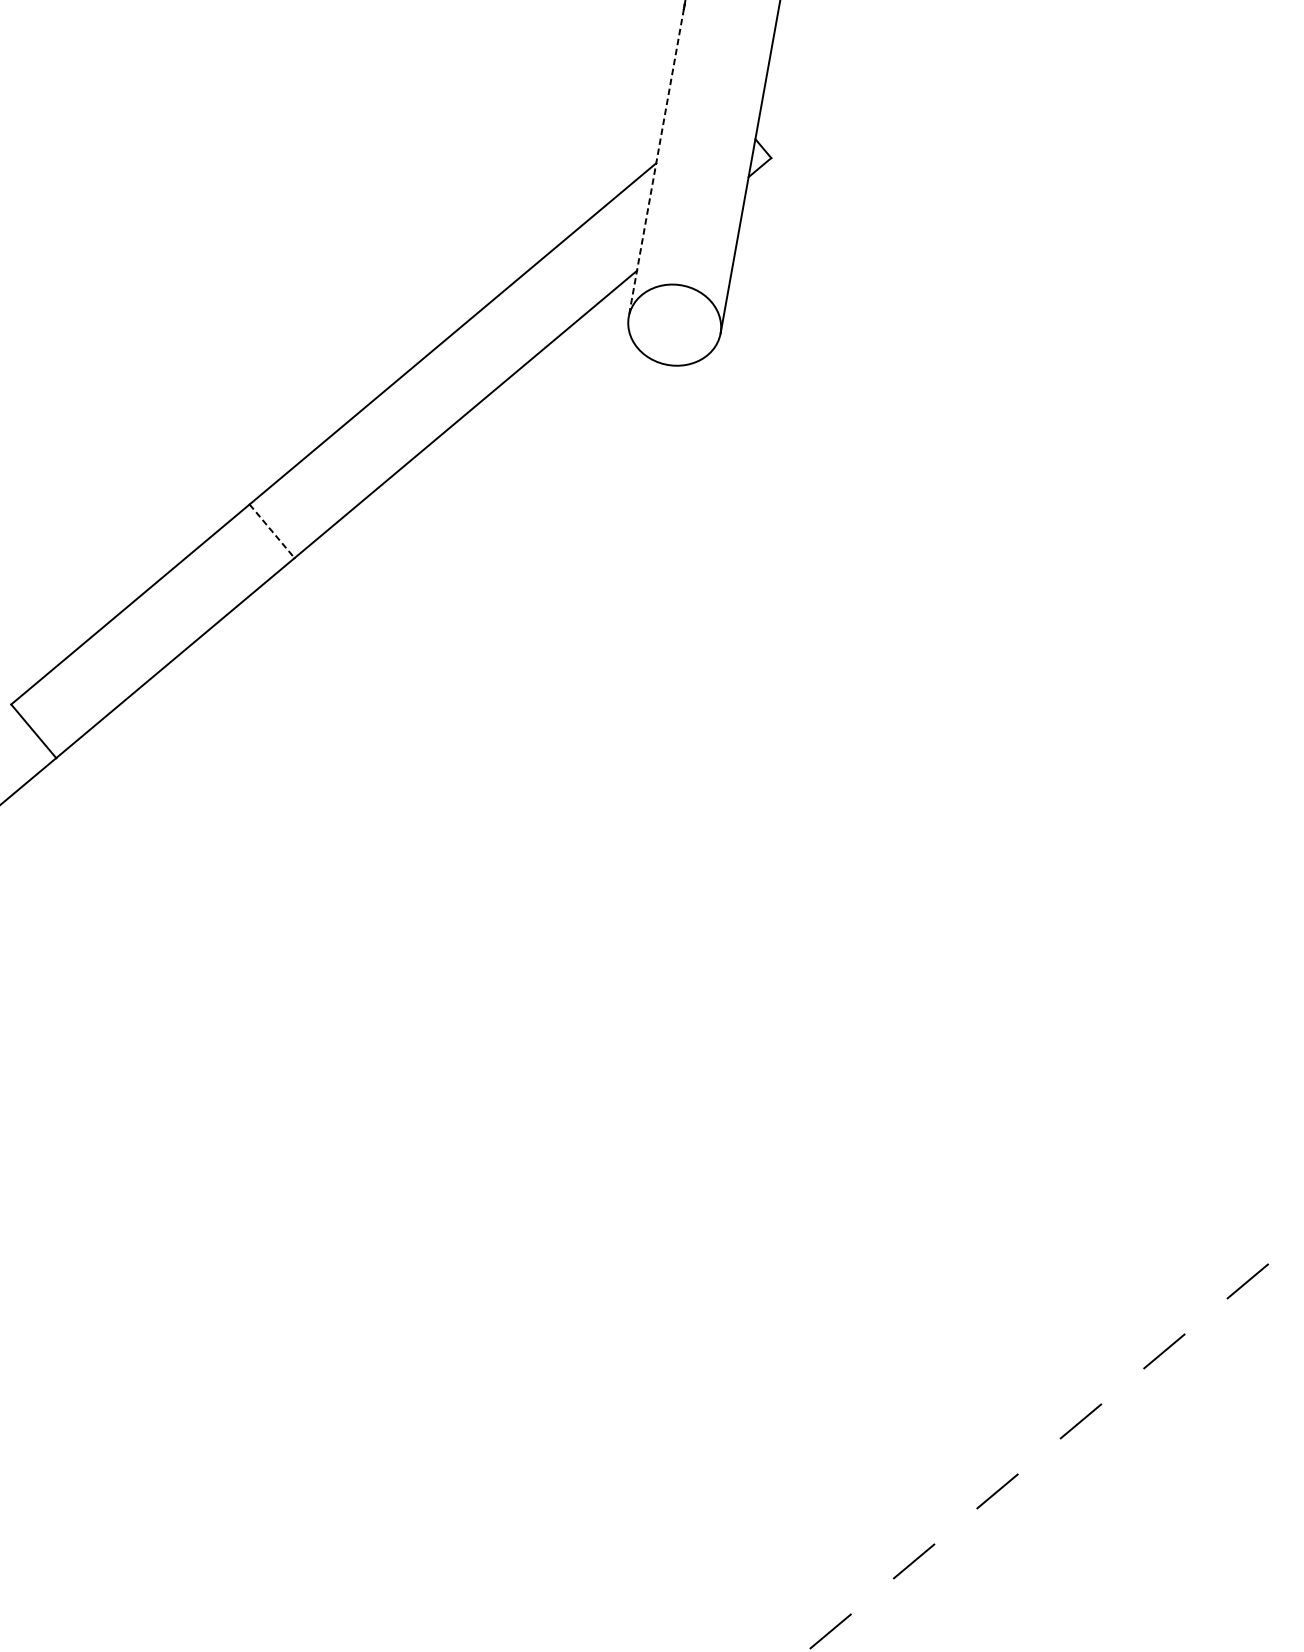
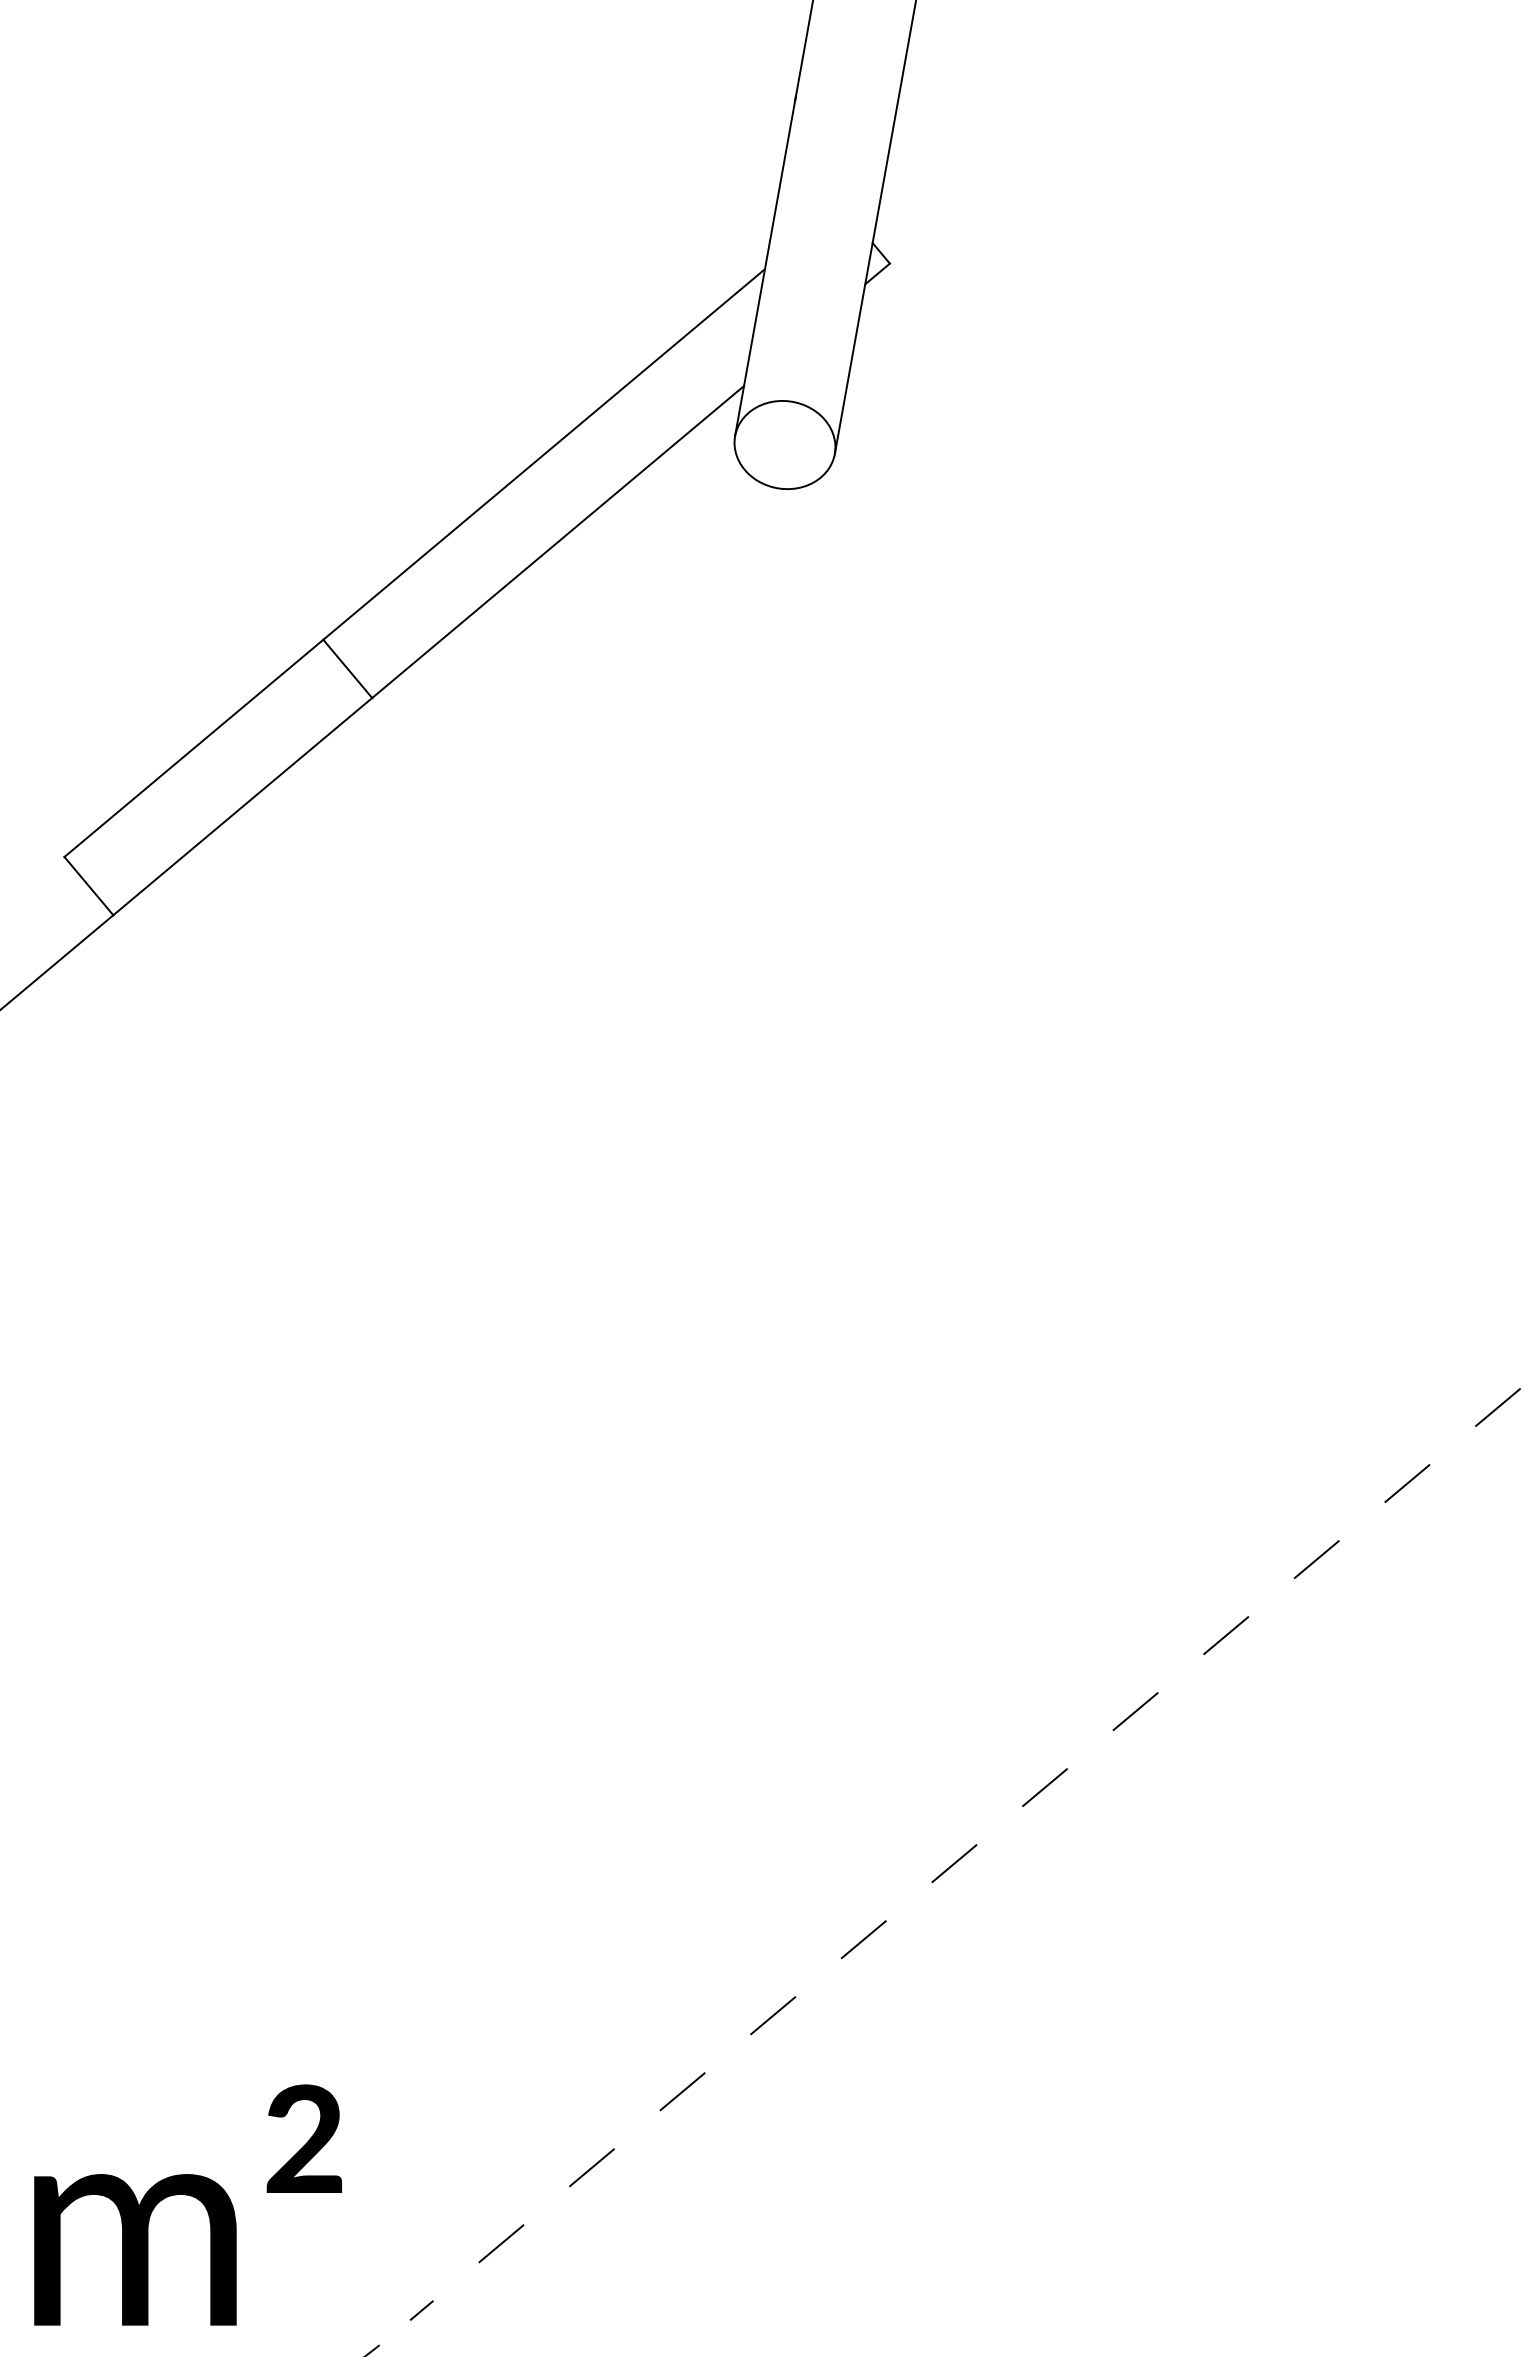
line: (656, 162) -> (765, 268), dashed -> solid
line: (272, 531) -> (348, 669), dashed -> solid

